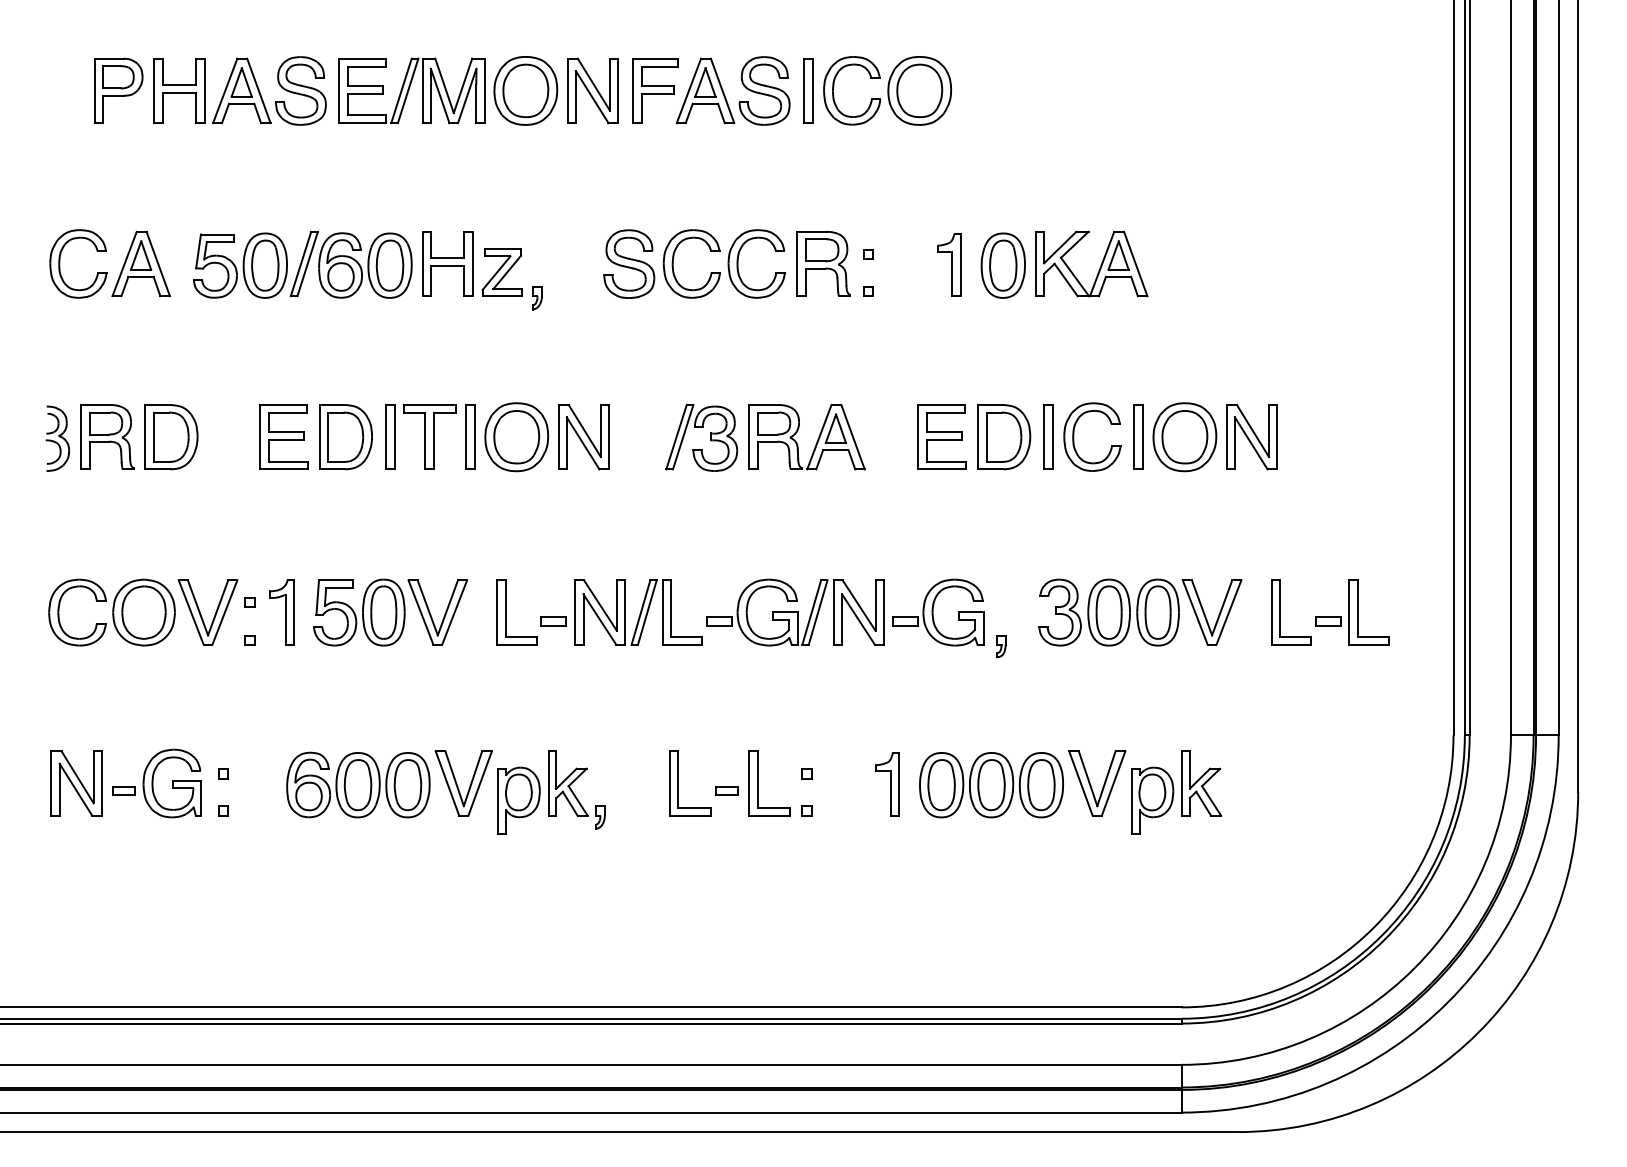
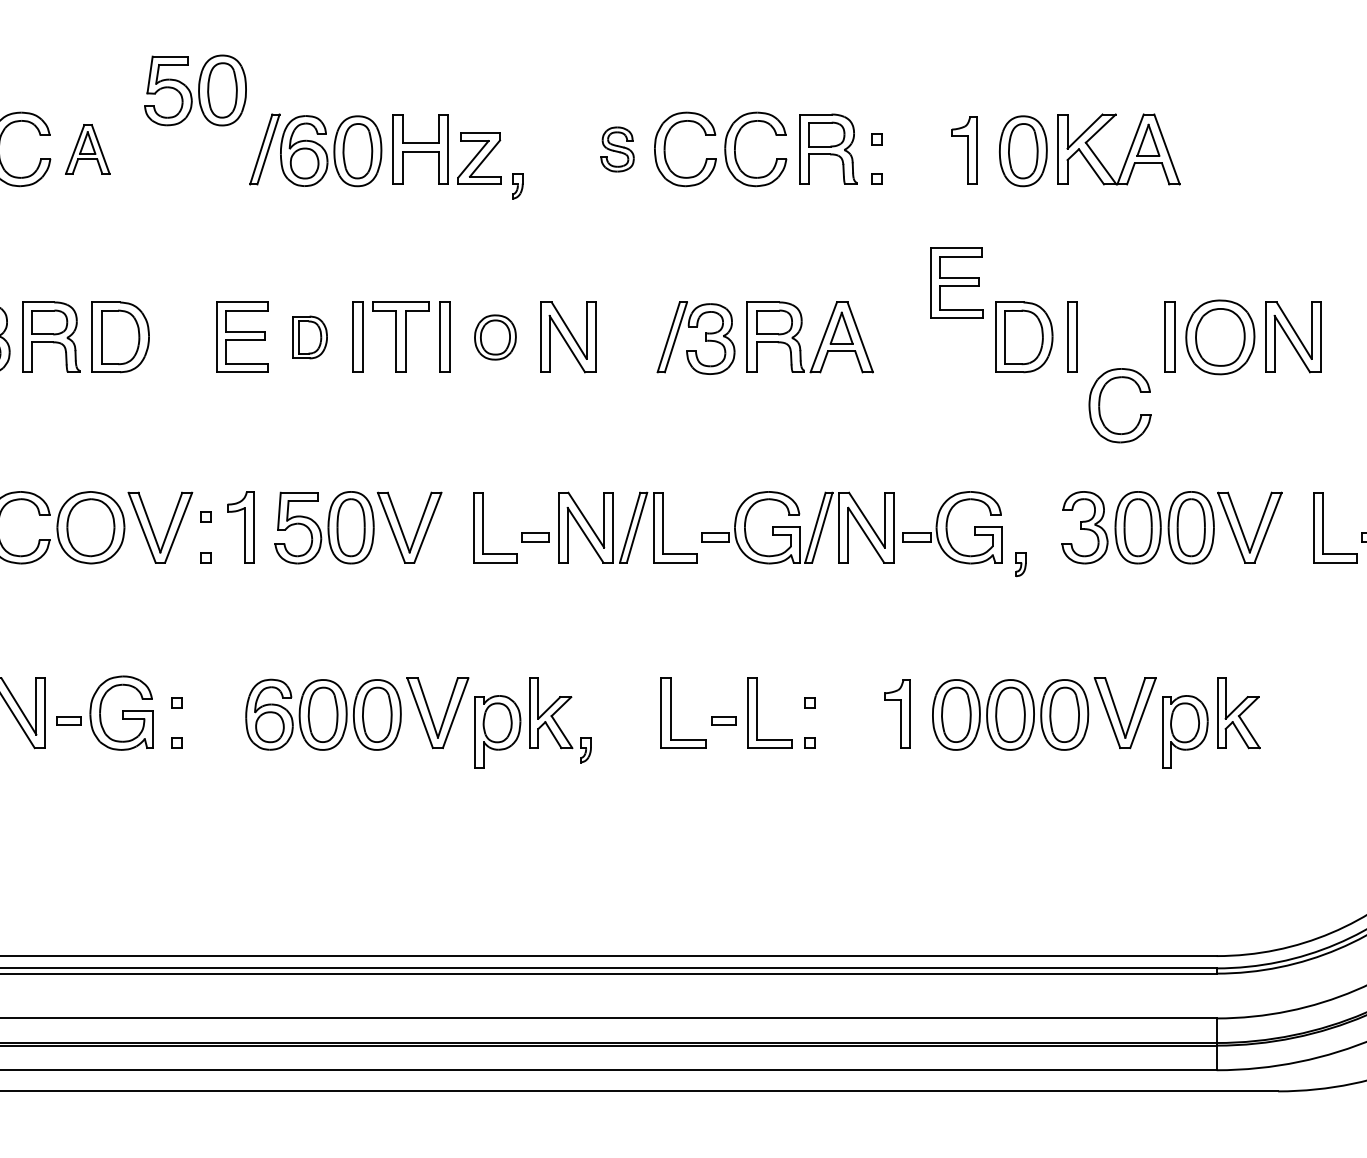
part: (140, 263) -> (87, 148), size x0.7
part: (629, 263) -> (617, 148), size x0.6
part: (240, 265) -> (195, 90), moved
part: (941, 436) -> (956, 282), moved
part: (1074, 436) -> (1100, 404), moved
part: (345, 437) -> (309, 337), size x0.6
part: (516, 437) -> (495, 337), size x0.6

